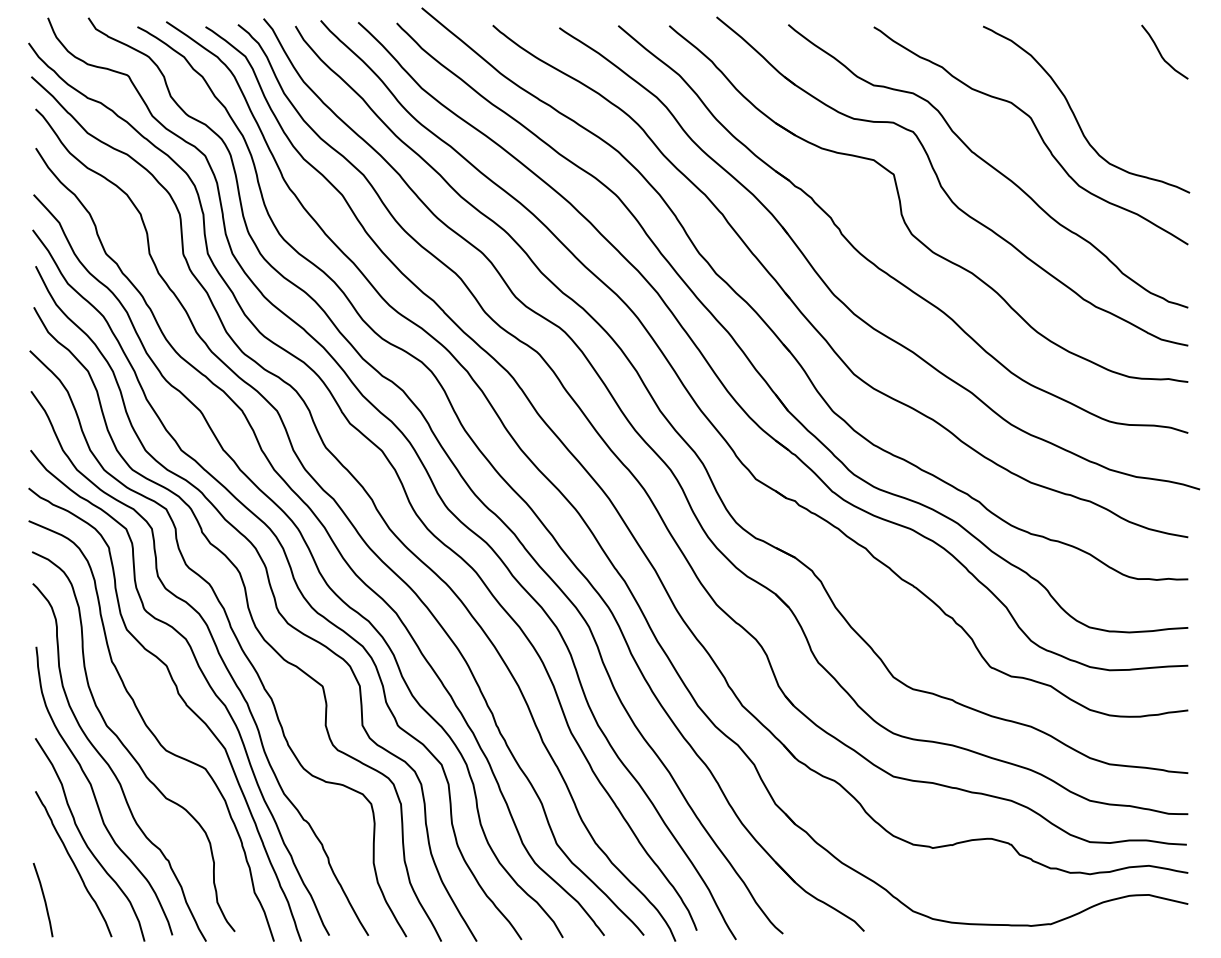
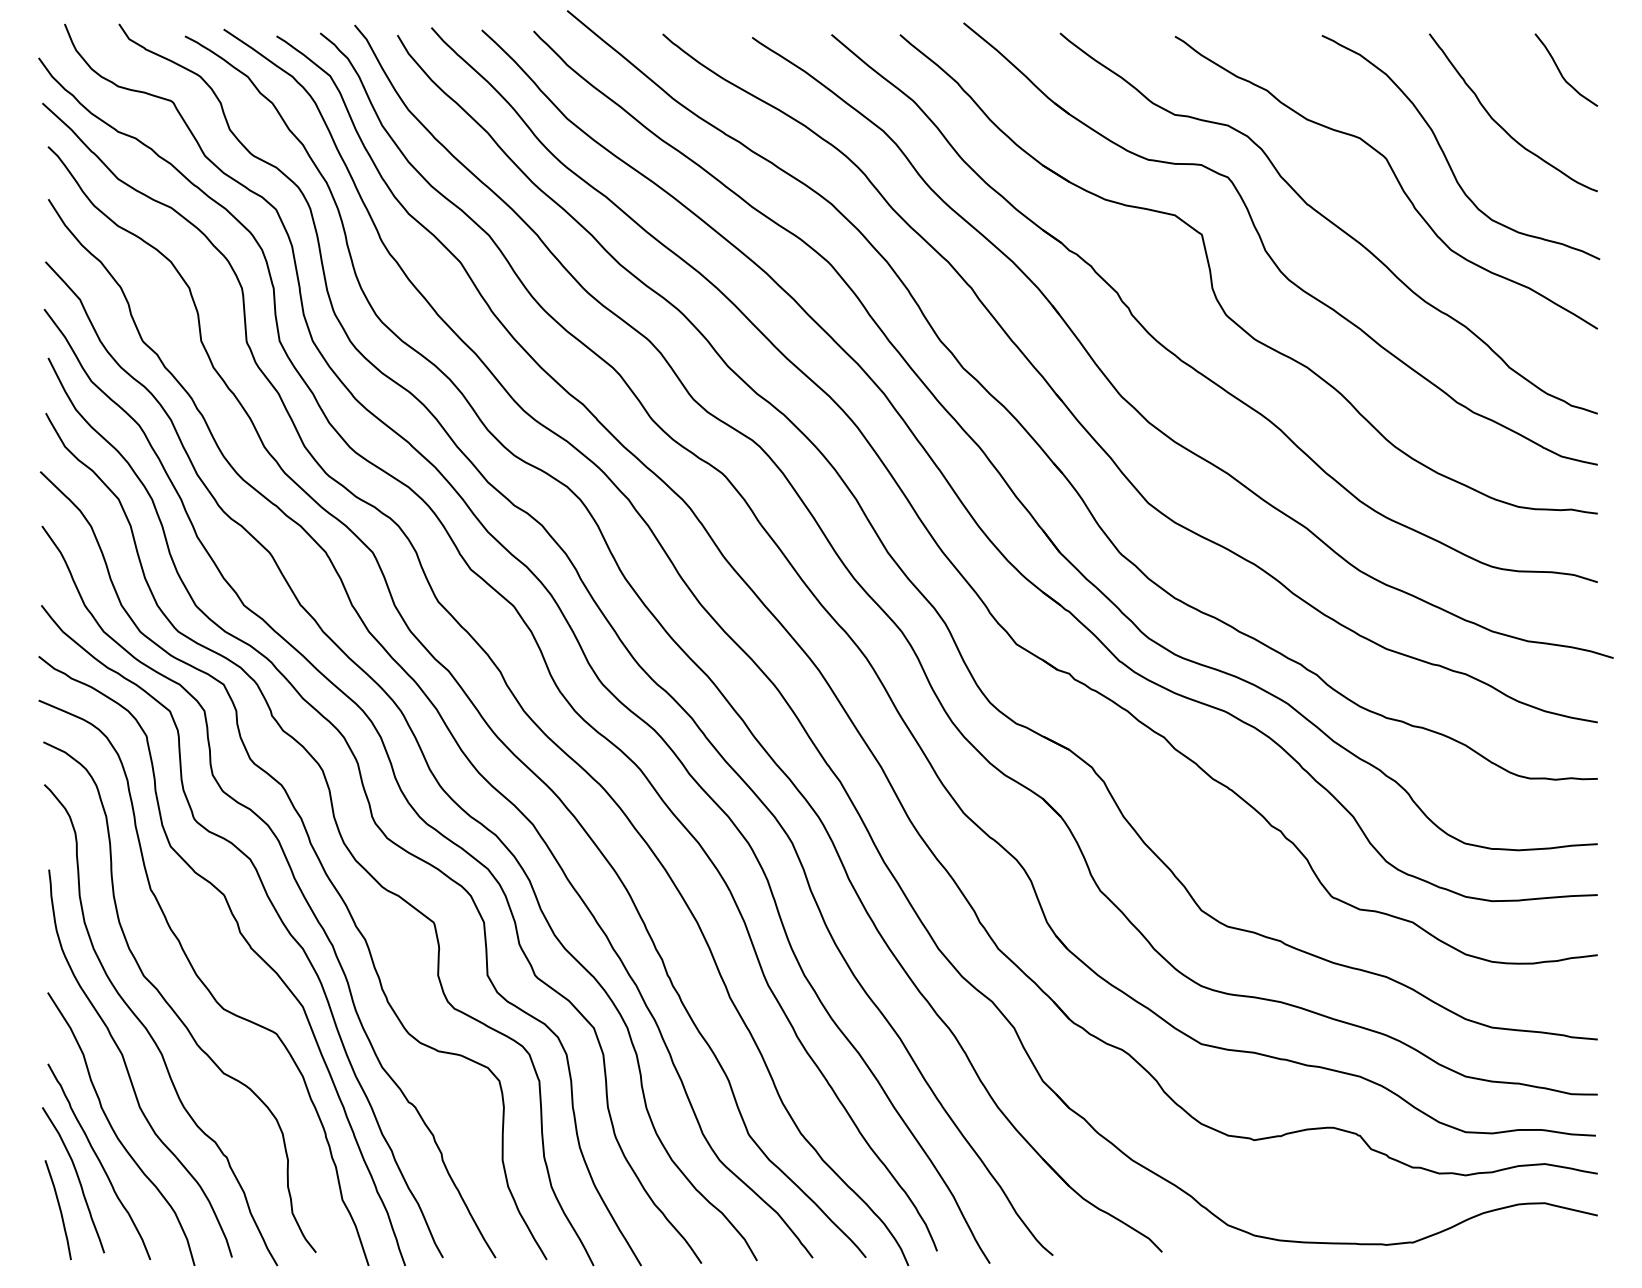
curve: (1118, 95) -> (1504, 128), added
curve: (57, 876) -> (77, 1178), added

